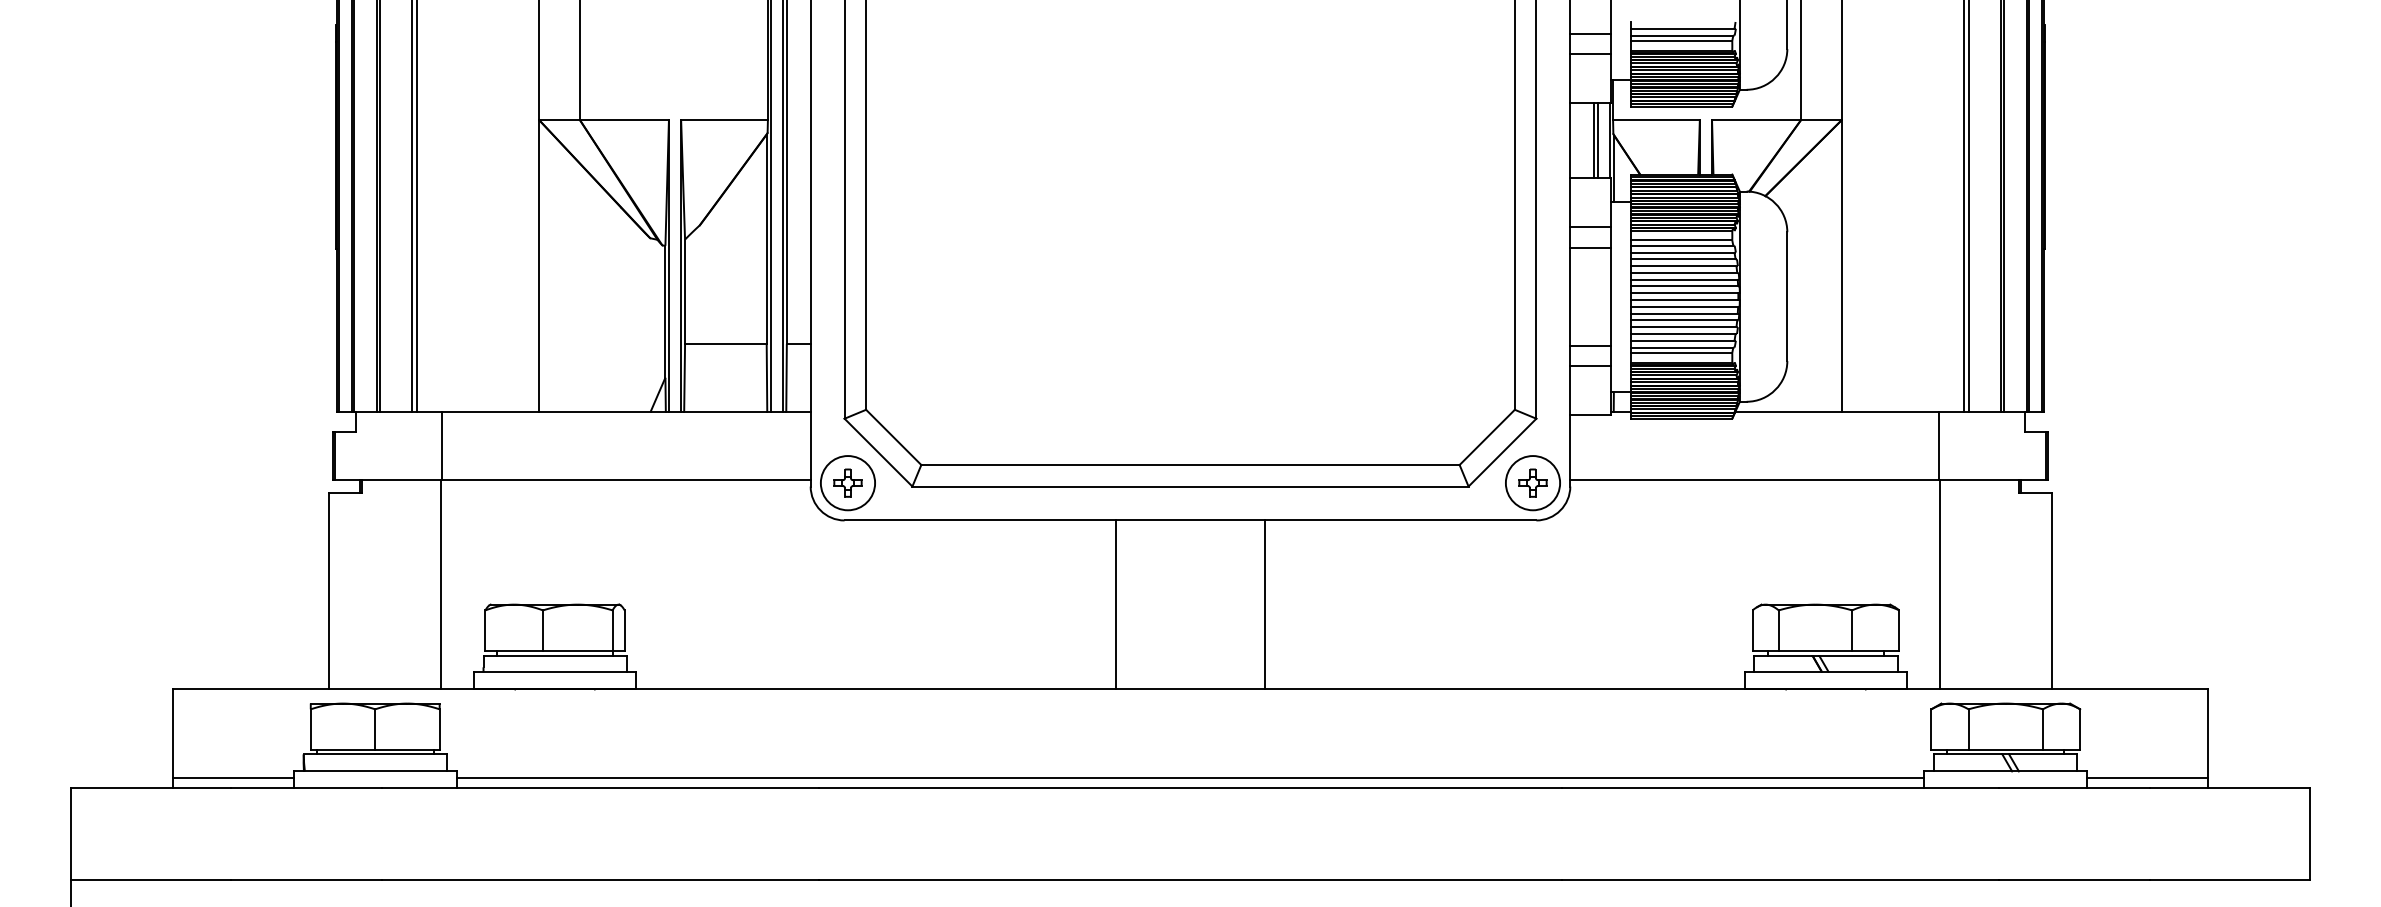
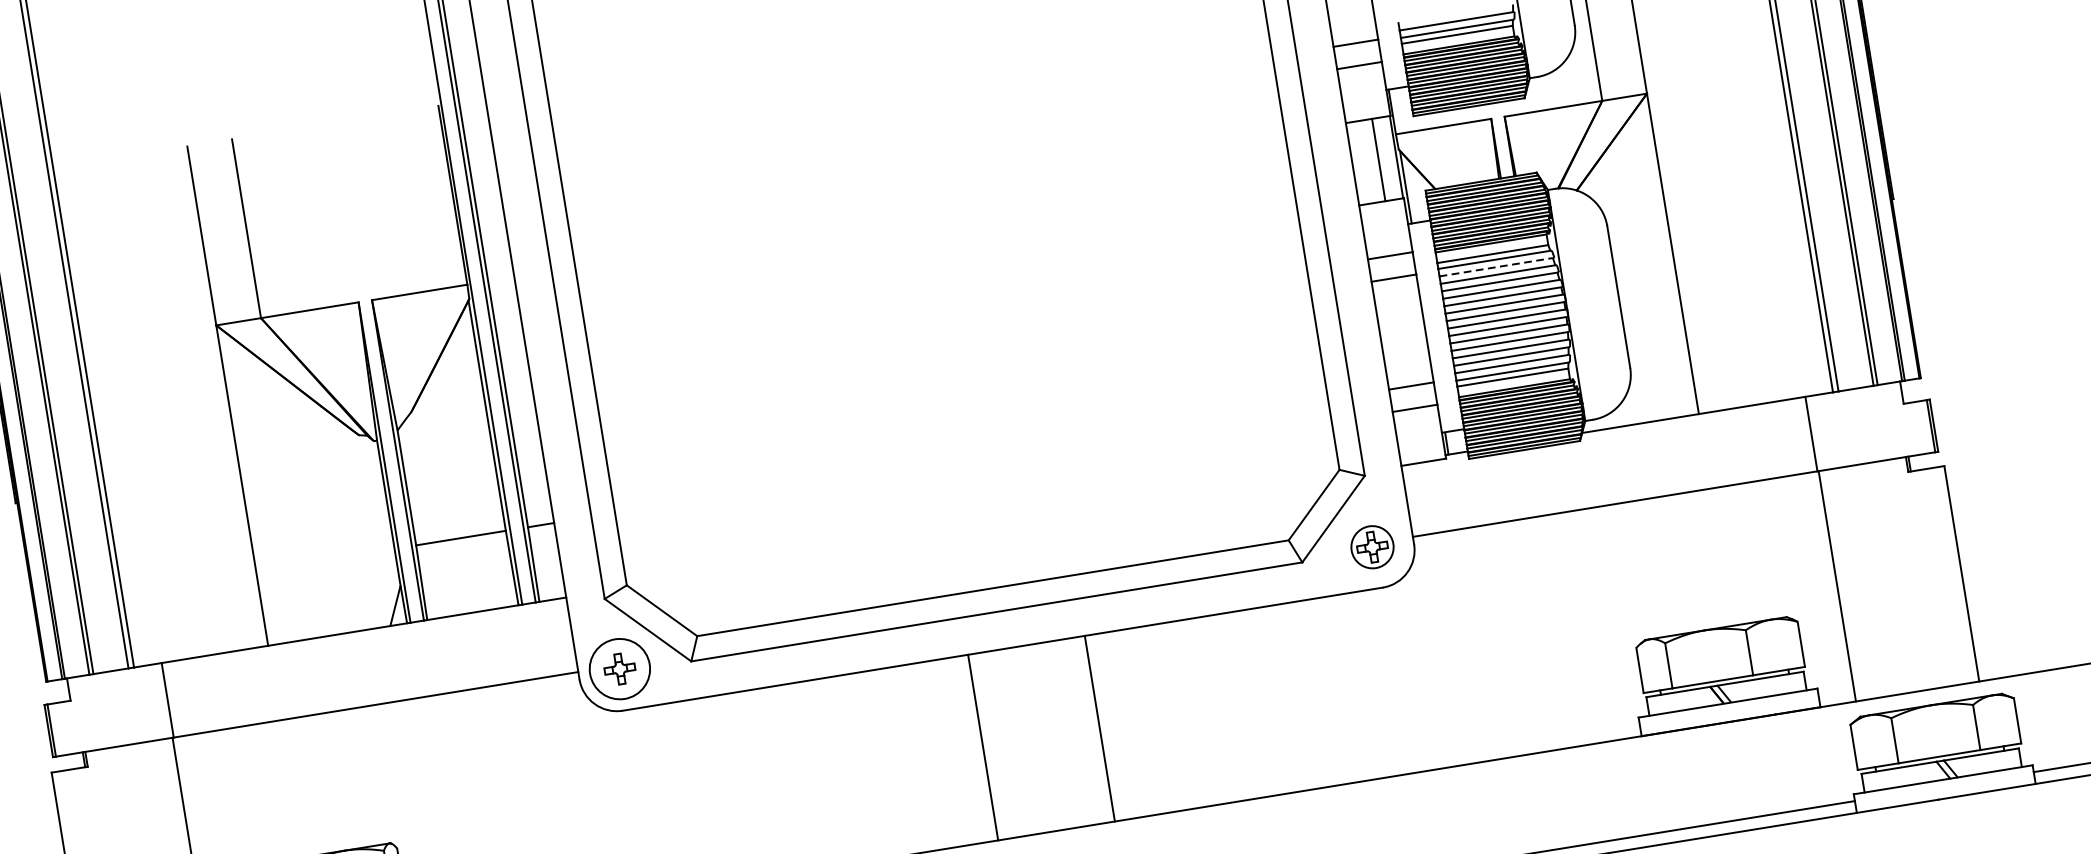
line: (1598, 140) -> (1383, 159), removed
line: (1682, 252) -> (1495, 267), solid -> dashed
circle: (1532, 483) -> (1372, 547), size x0.7
line: (1115, 604) -> (982, 747), moved

